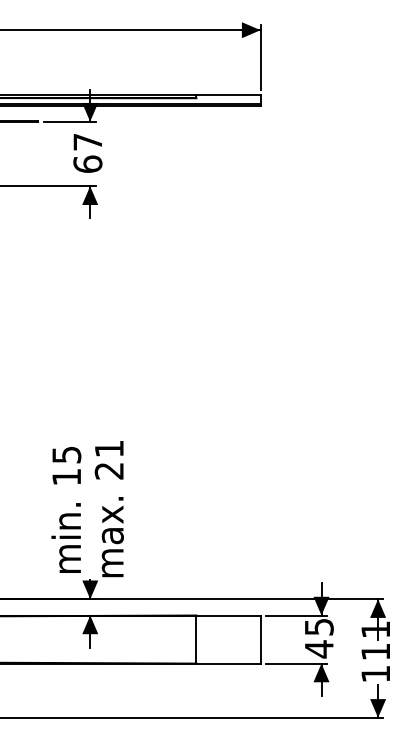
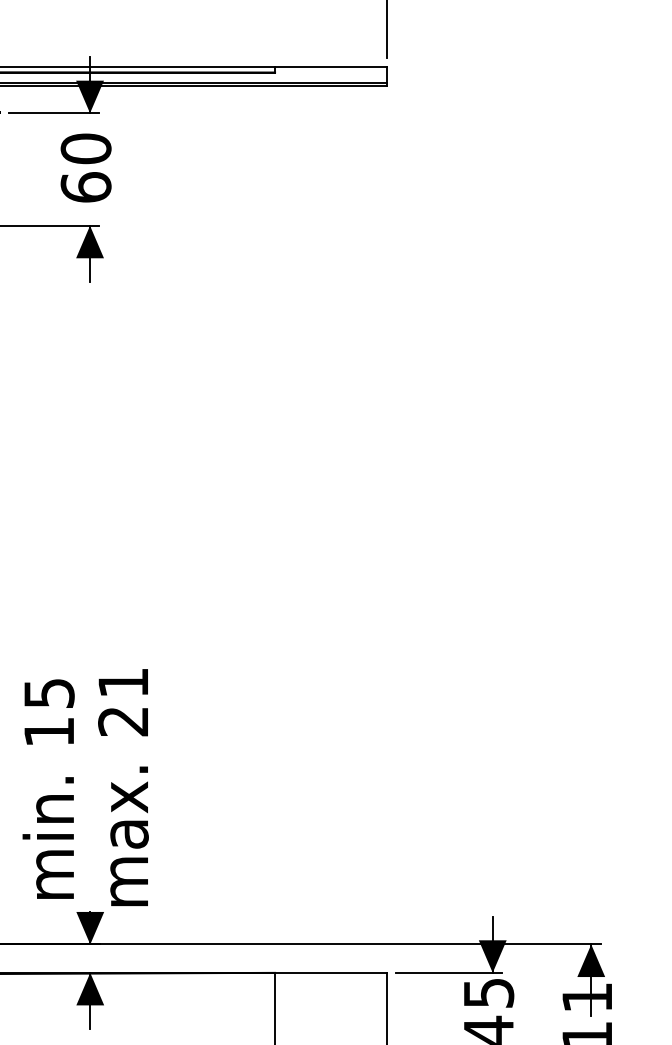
text: (87, 141) -> (85, 147), 67 -> 60

